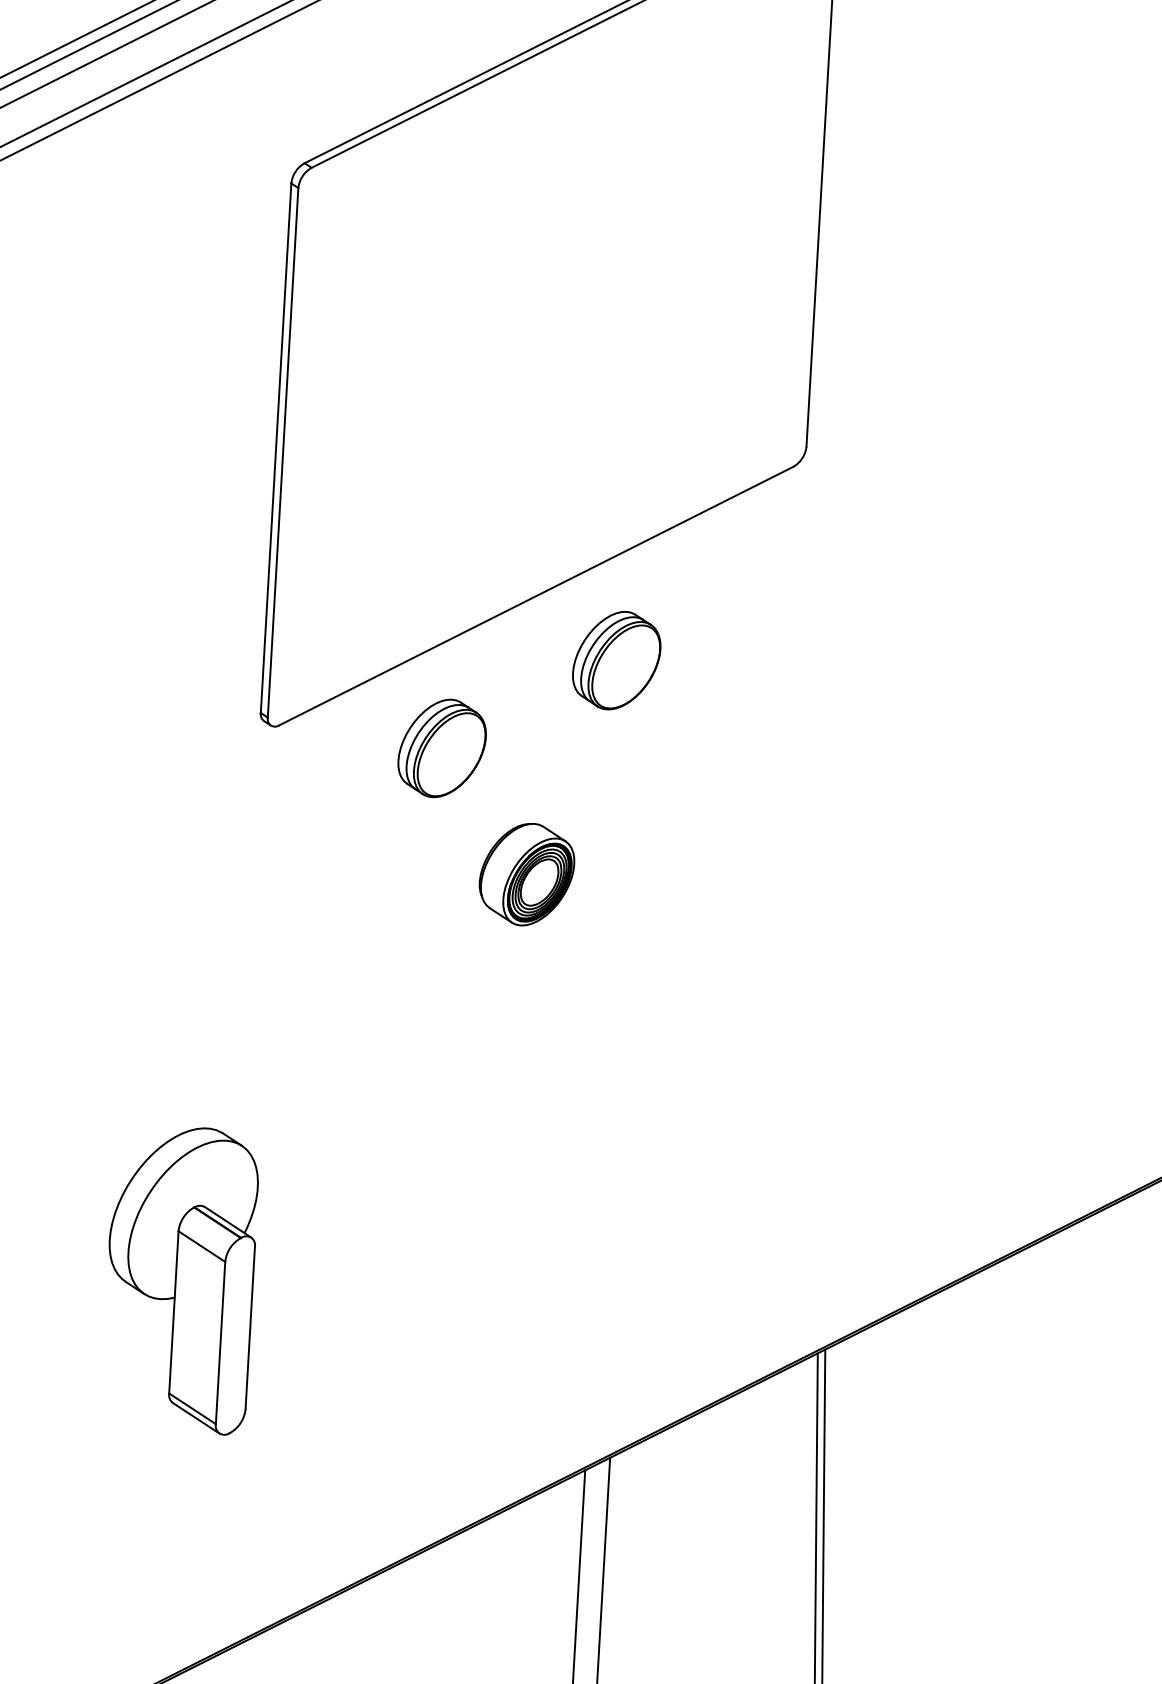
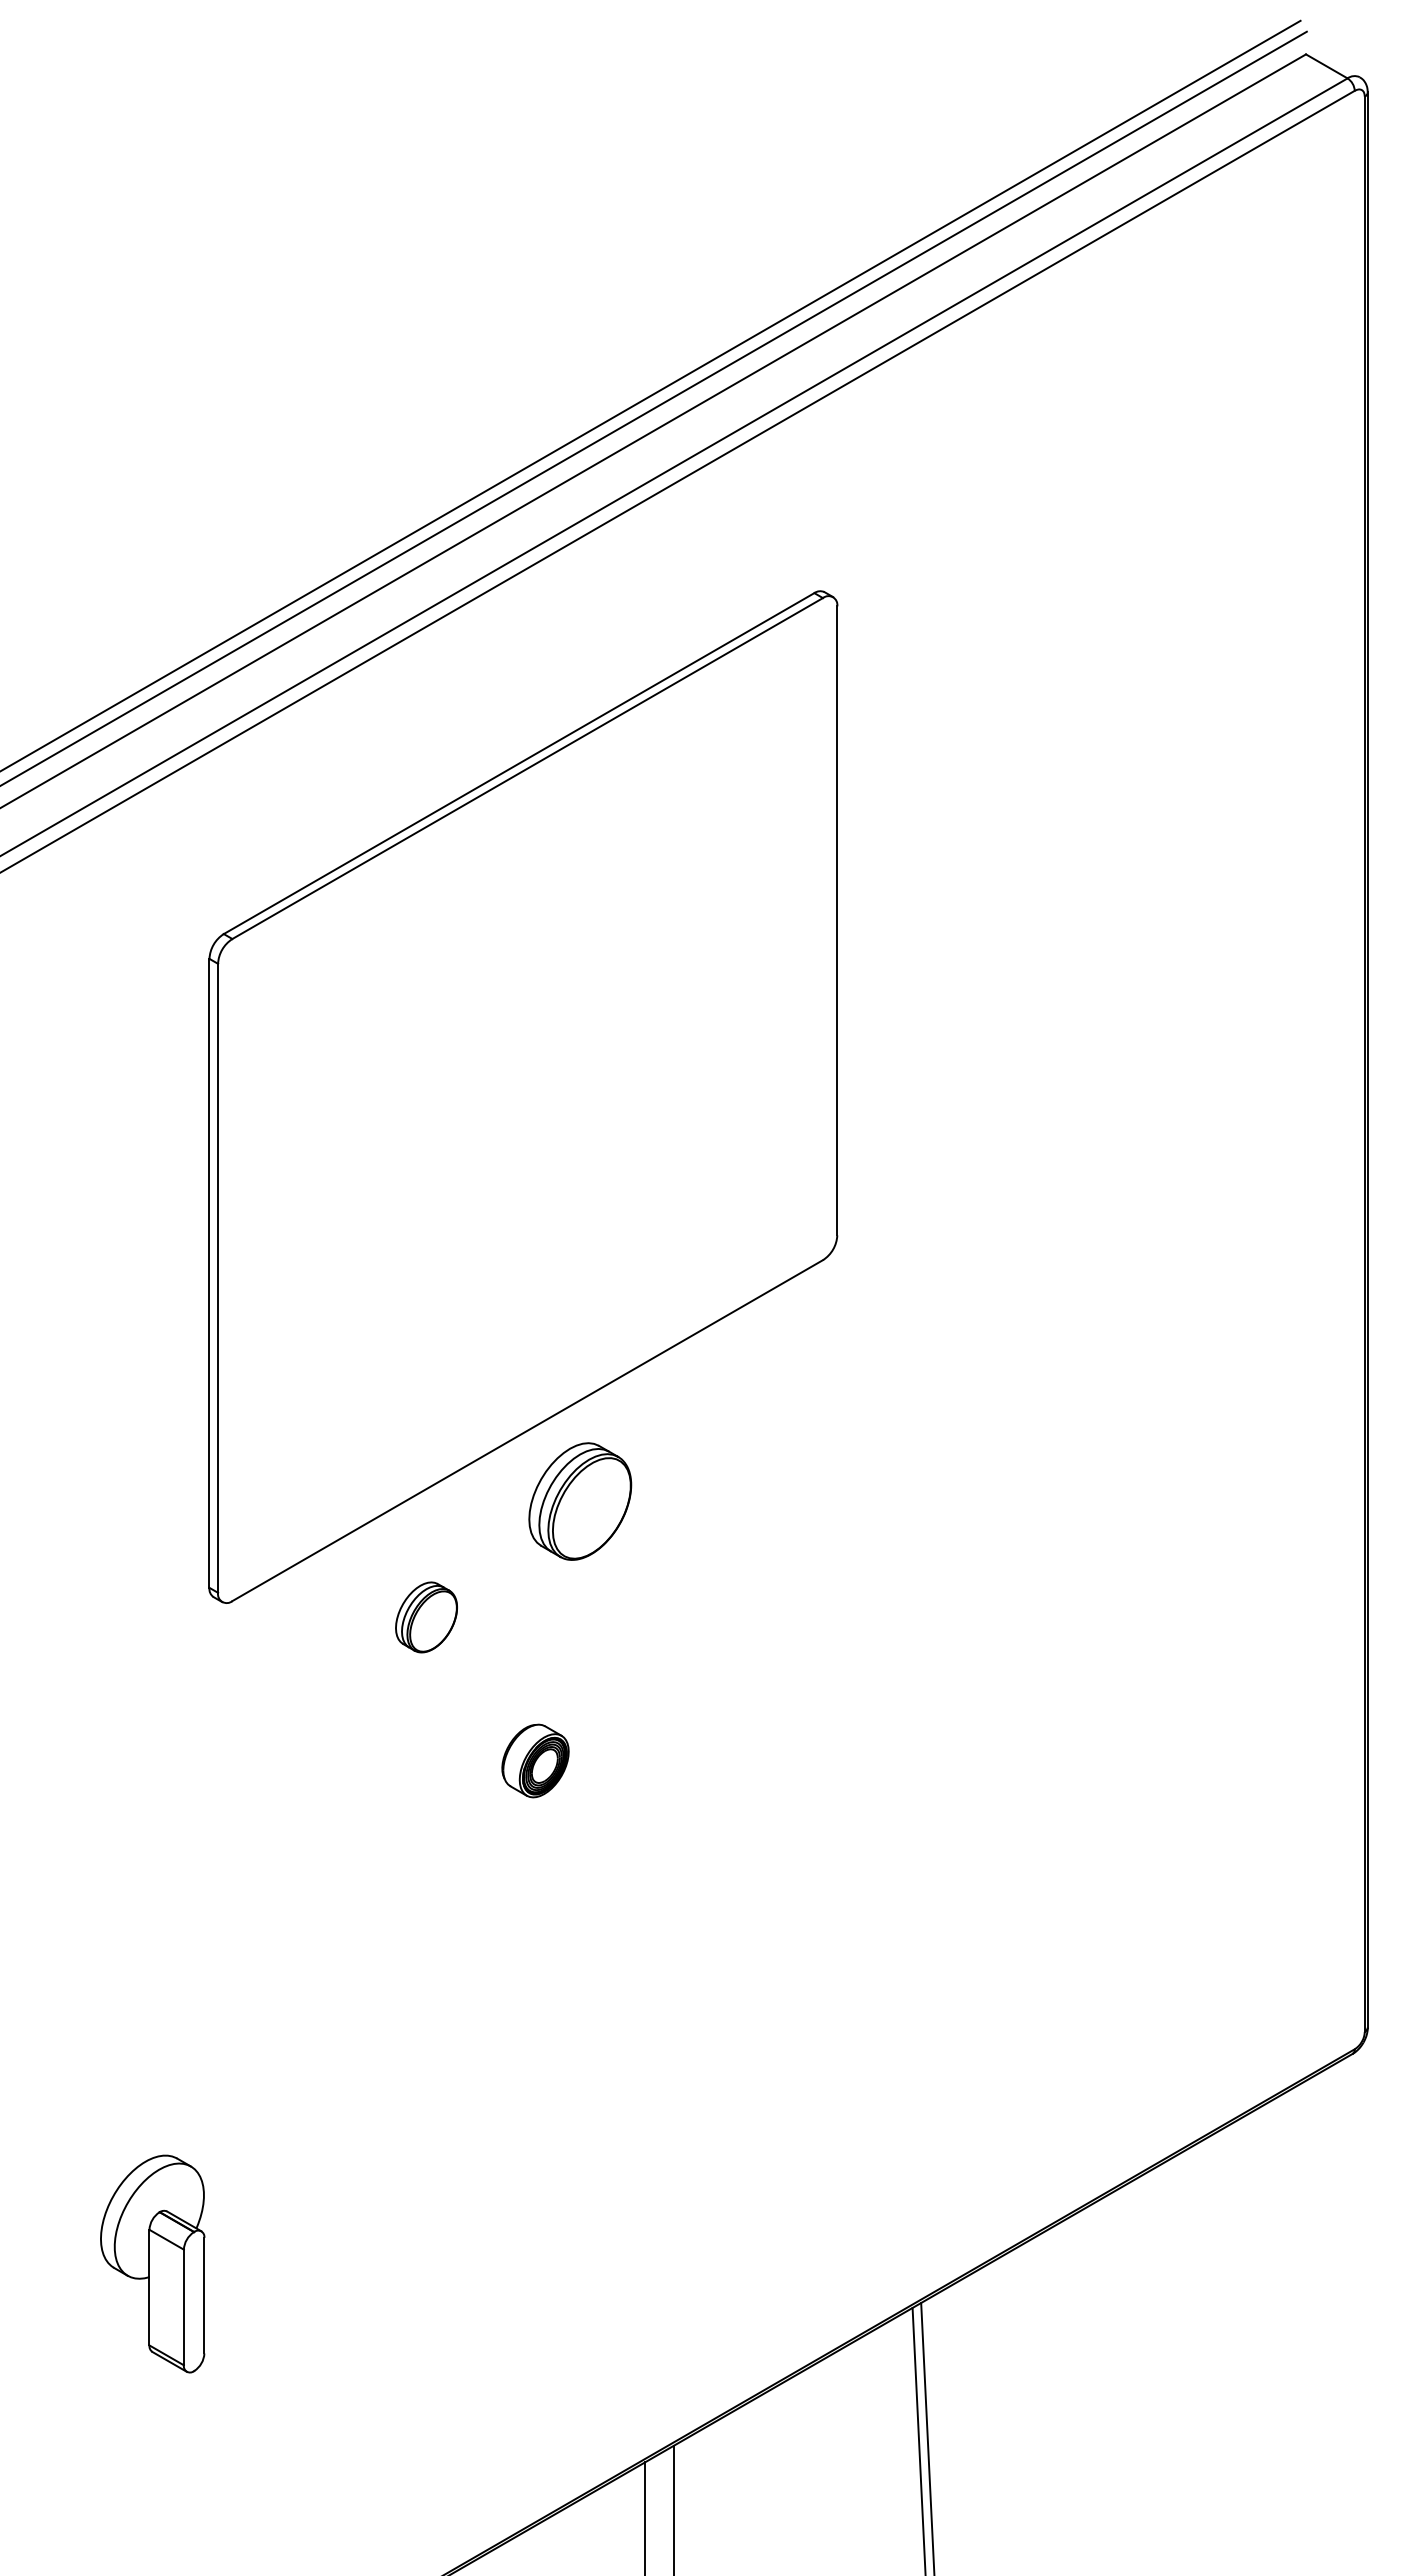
part: (616, 660) -> (580, 1501), moved
part: (442, 748) -> (426, 1617), size x0.6
part: (526, 874) -> (535, 1760), size x0.6
part: (180, 1279) -> (152, 2263), size x0.6

